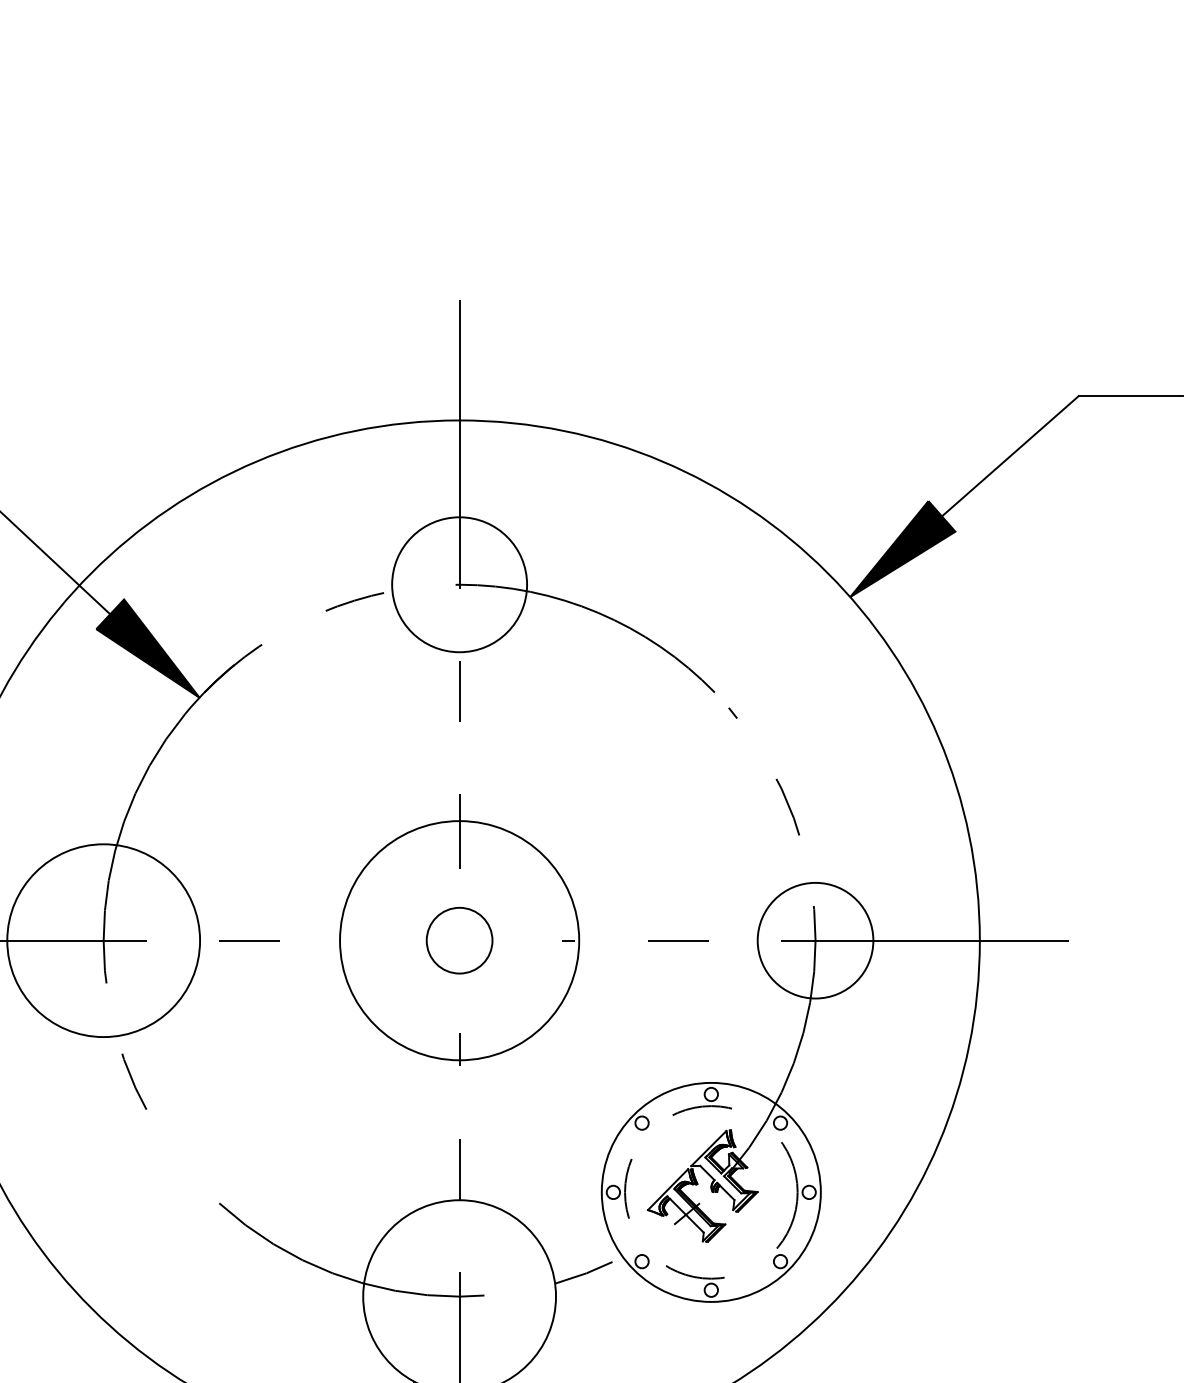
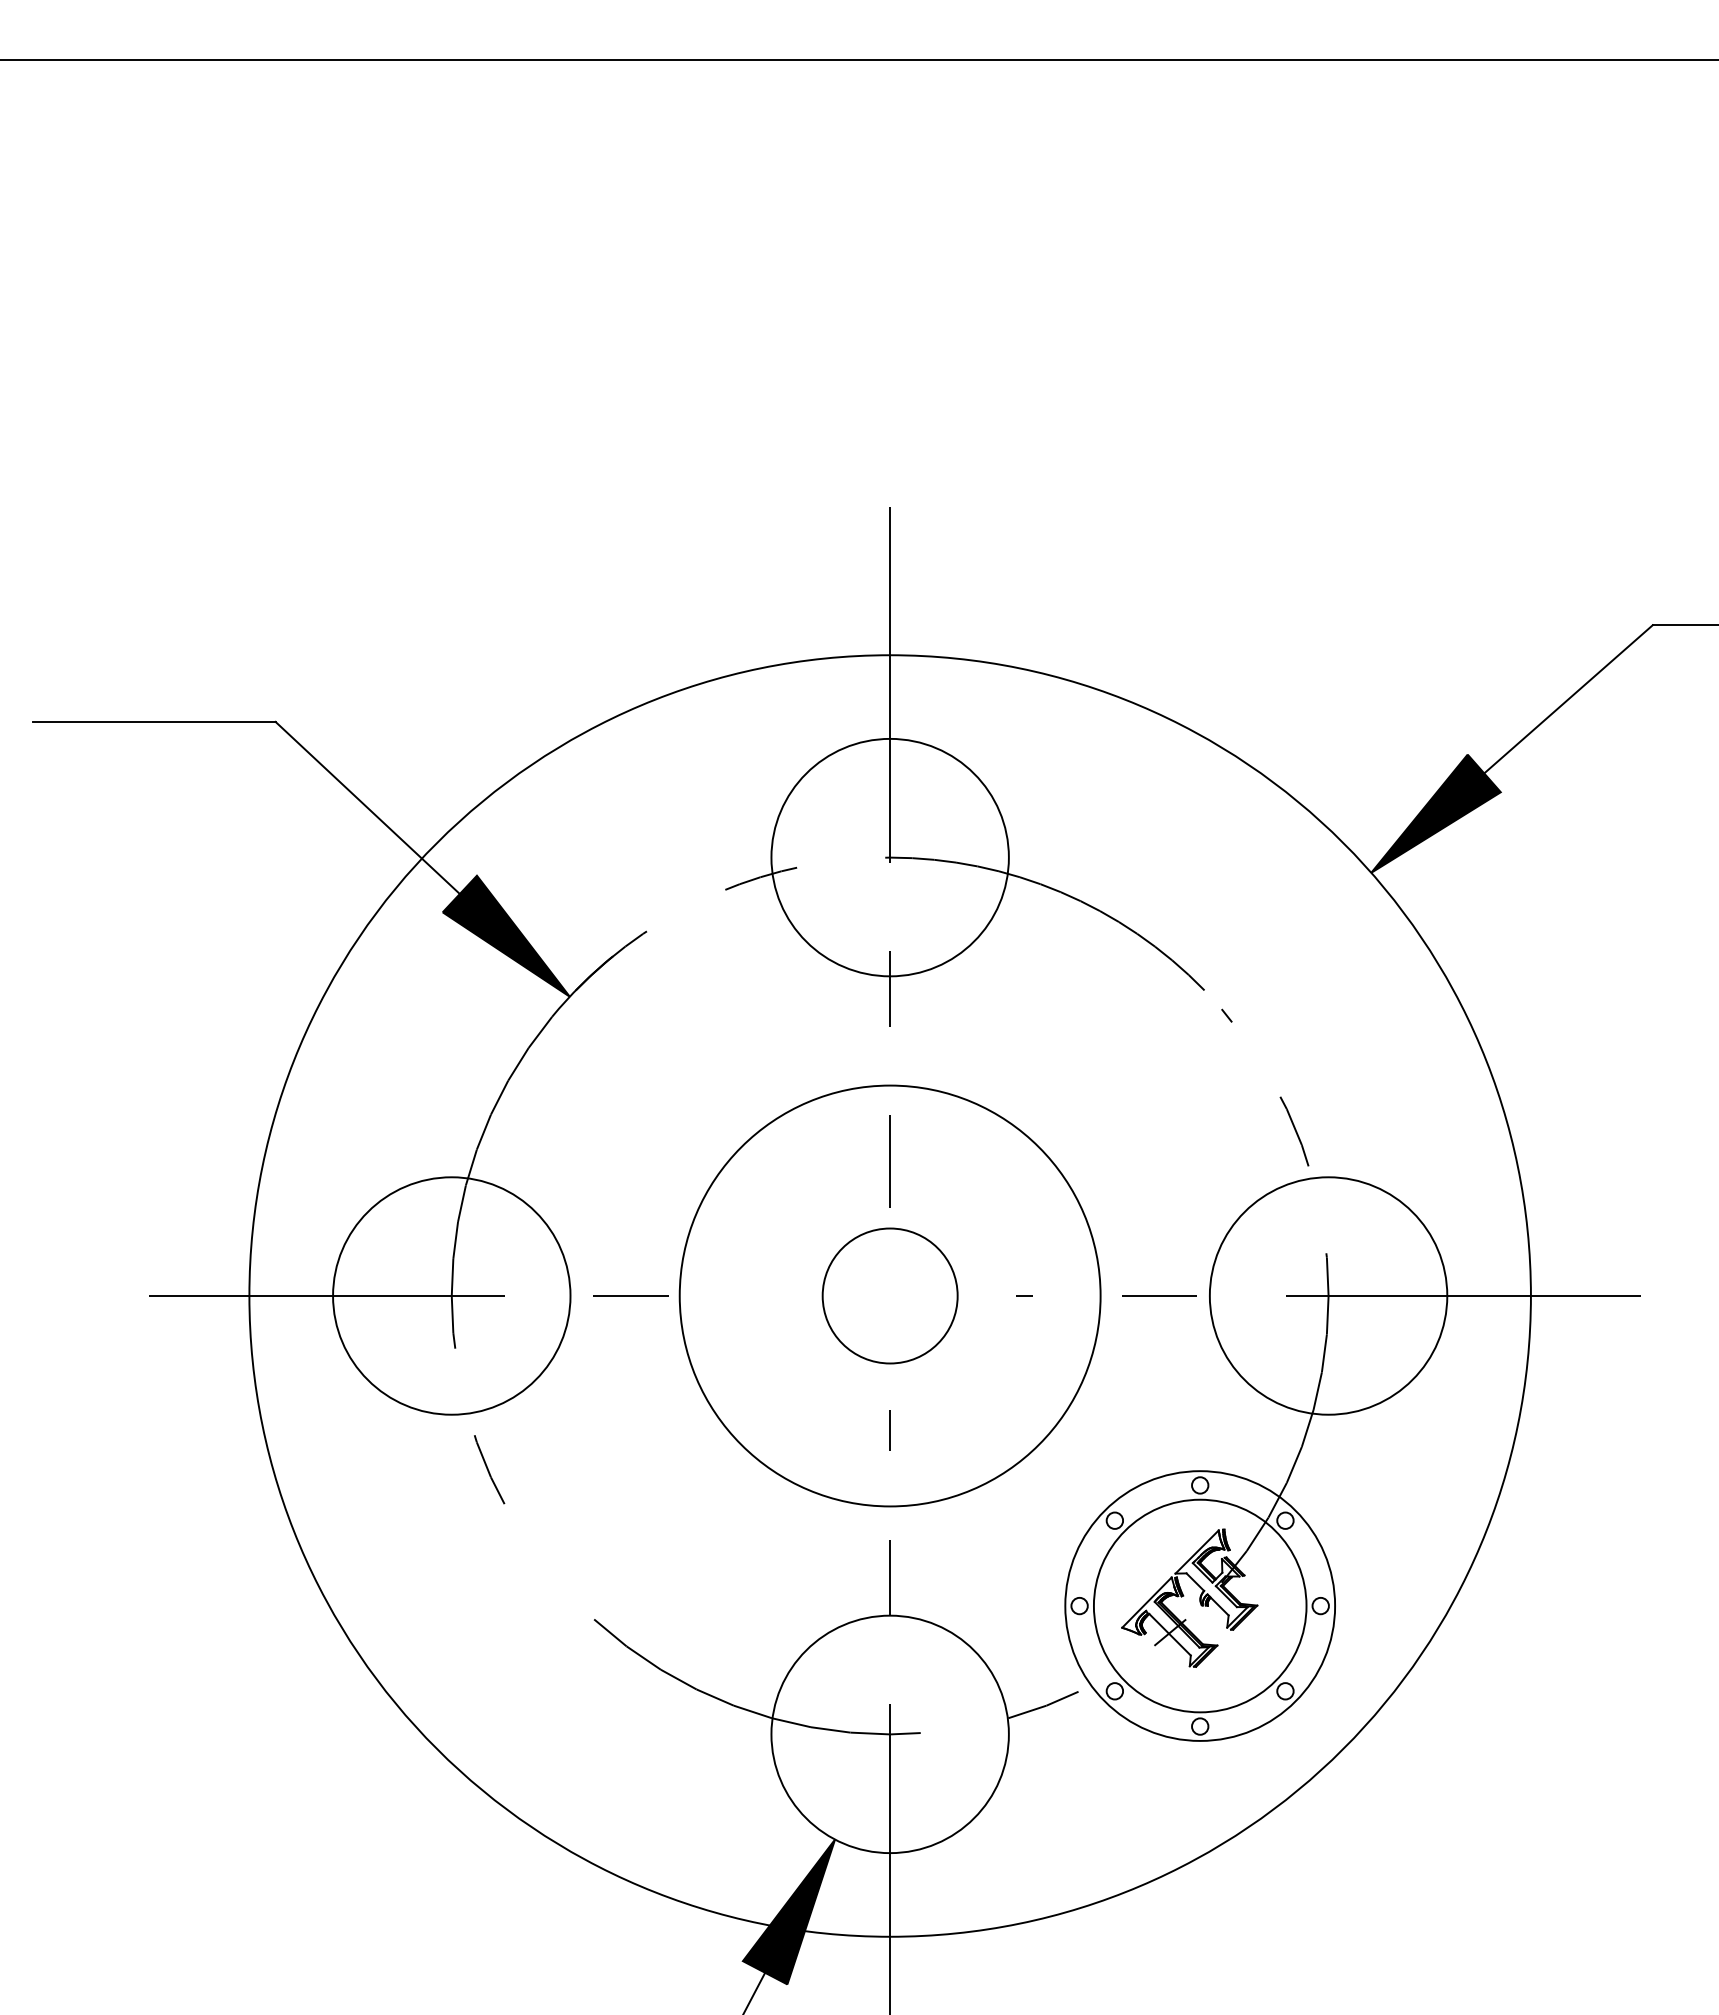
circle: (459, 584) -> (889, 857), size x1.43
circle: (459, 940) -> (889, 1295), size x1.43
circle: (459, 940) -> (889, 1295), size x1.67
circle: (815, 940) -> (1328, 1295), size x1.67
circle: (710, 1191) -> (1199, 1605), dashed -> solid

